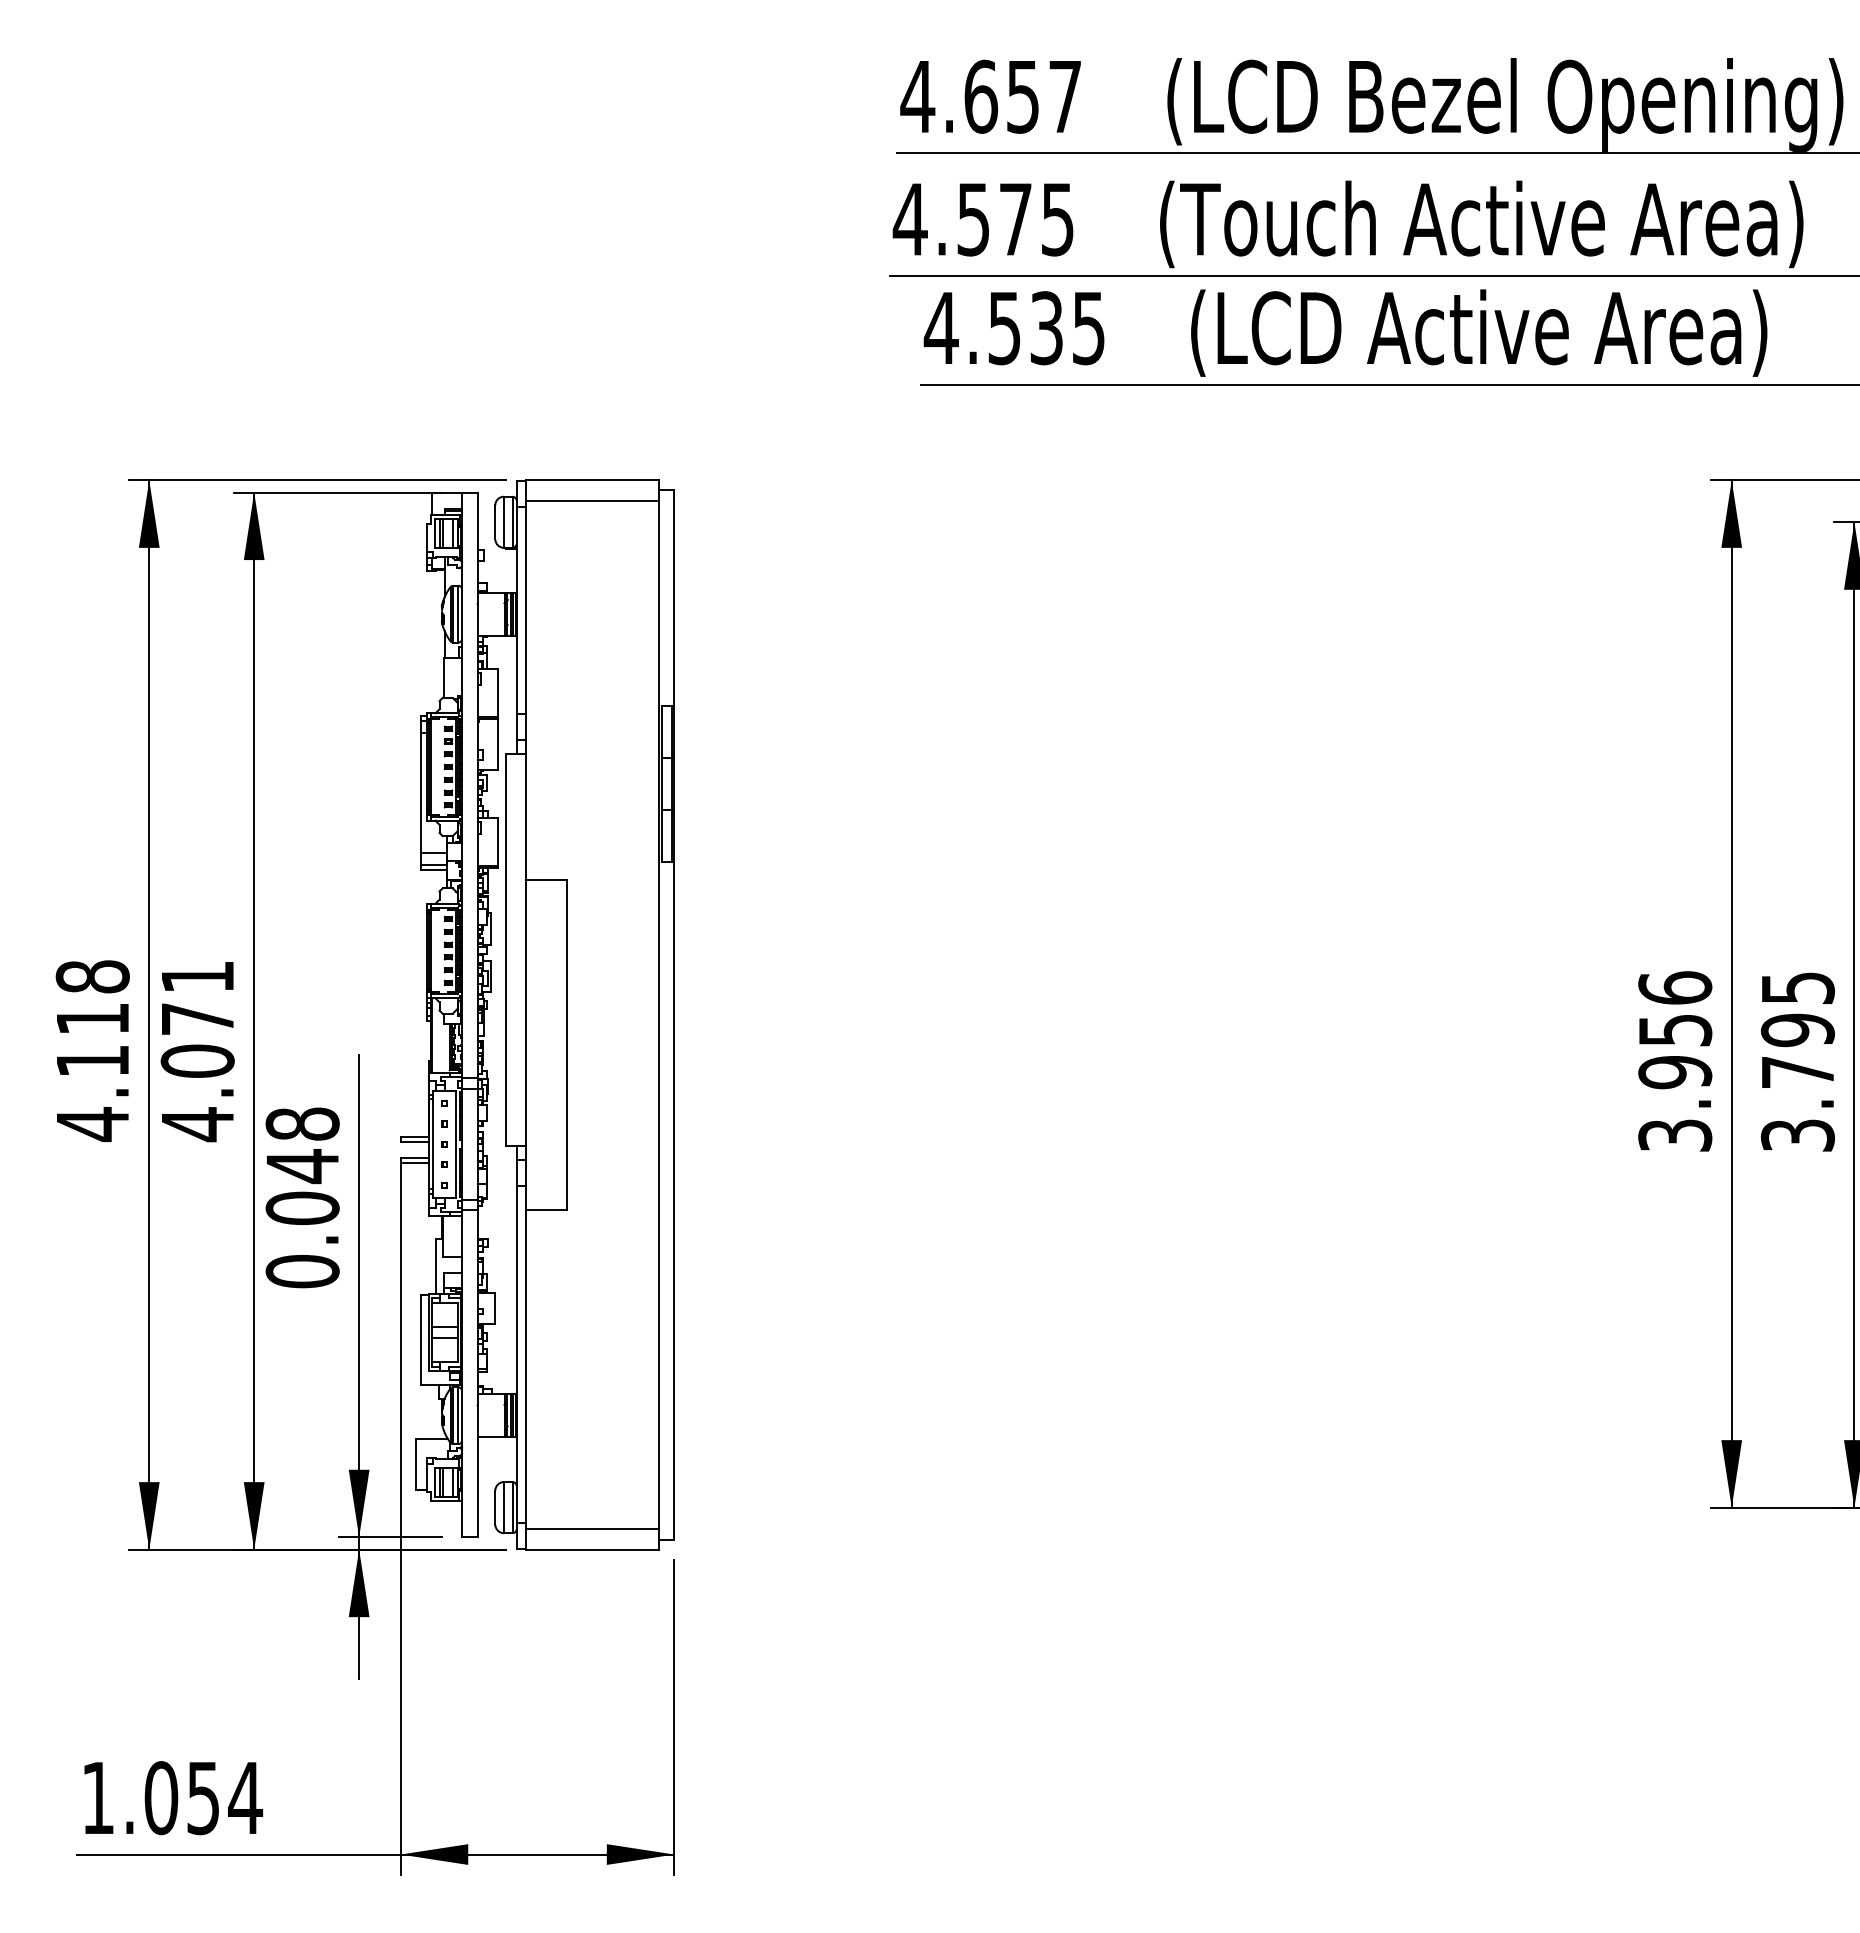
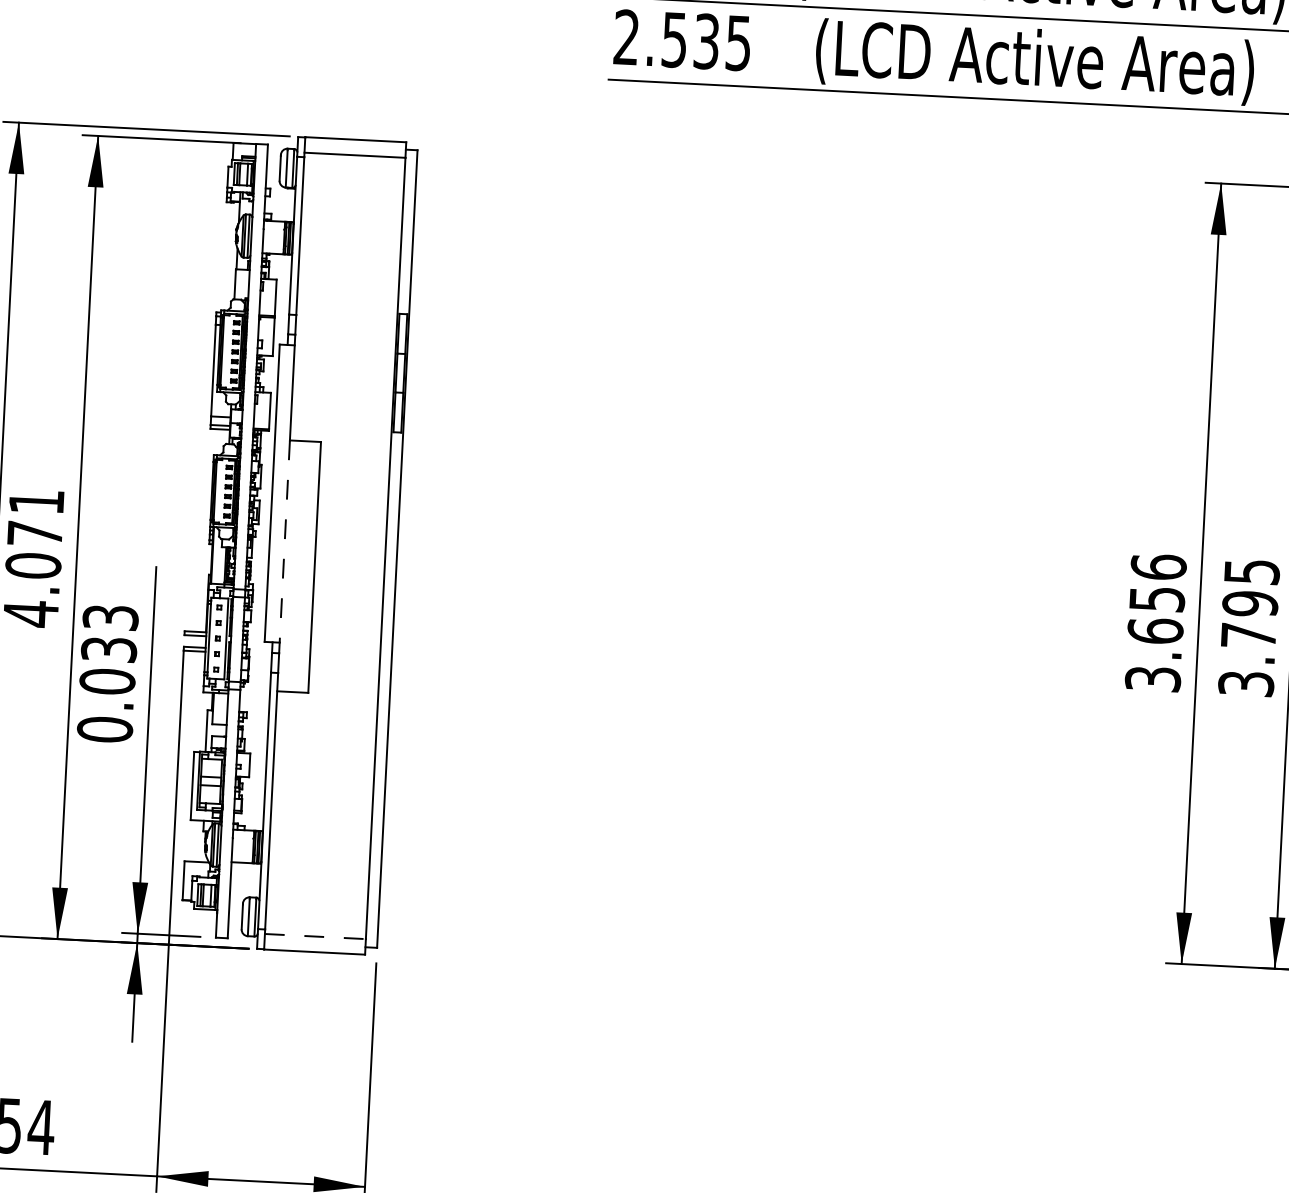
text: (940, 327) -> (625, 36), 4.535 -> 2.535
line: (526, 1013) -> (285, 542), solid -> dashed
text: (1675, 1072) -> (1155, 631), 3.956 -> 3.656
text: (302, 1145) -> (109, 633), 0.048 -> 0.033
line: (593, 1529) -> (316, 936), solid -> dashed

